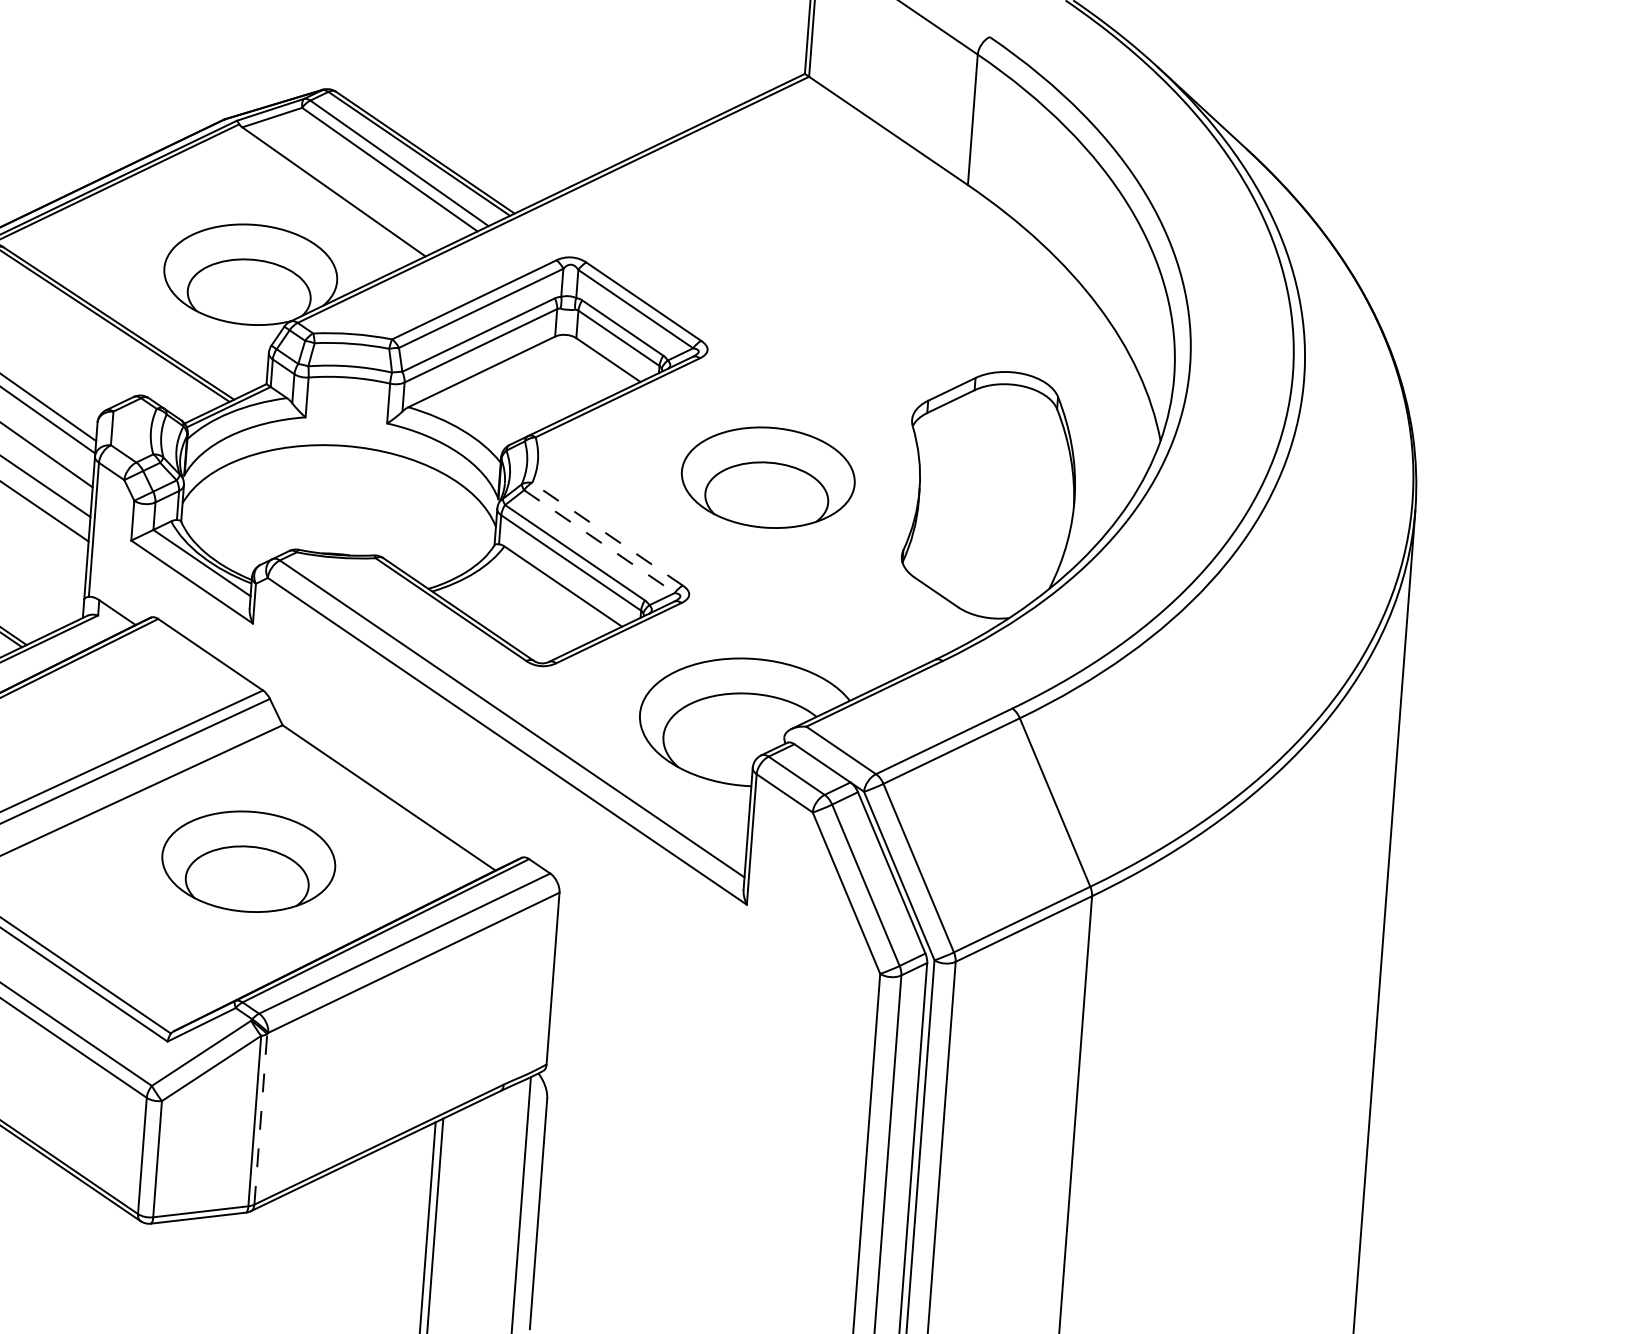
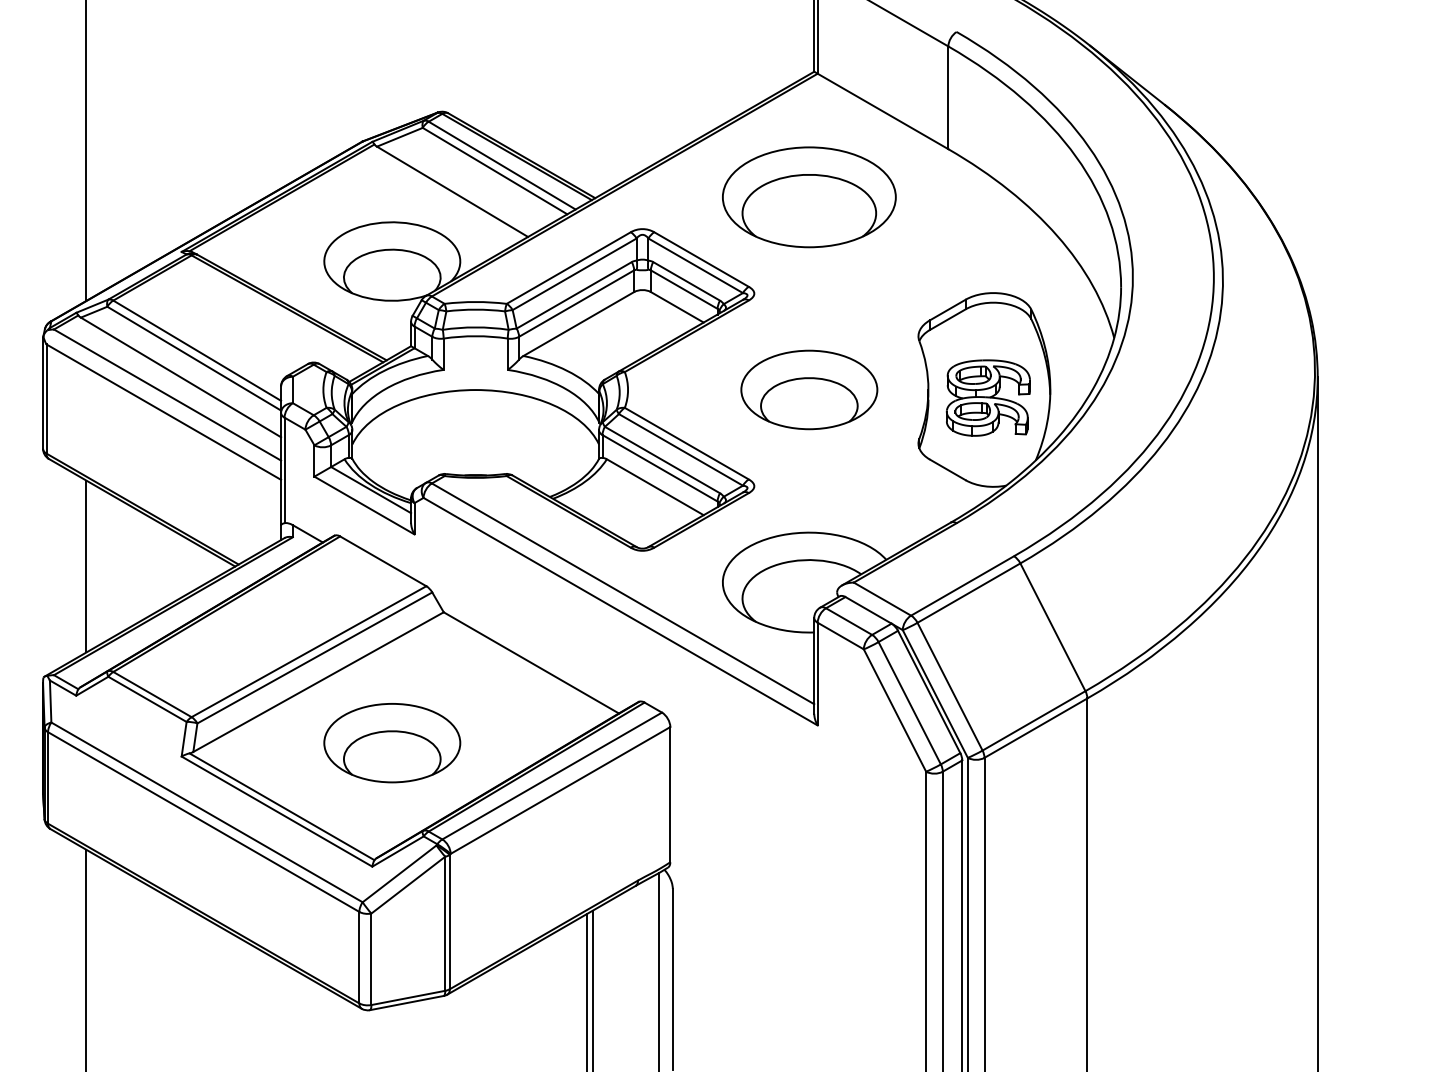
part: (786, 233) -> (809, 197), added
part: (993, 504) -> (987, 397), added
line: (607, 534) -> (686, 443), dashed -> solid
line: (598, 541) -> (680, 449), dashed -> solid
part: (248, 862) -> (392, 743), moved
line: (260, 1118) -> (449, 921), dashed -> solid

